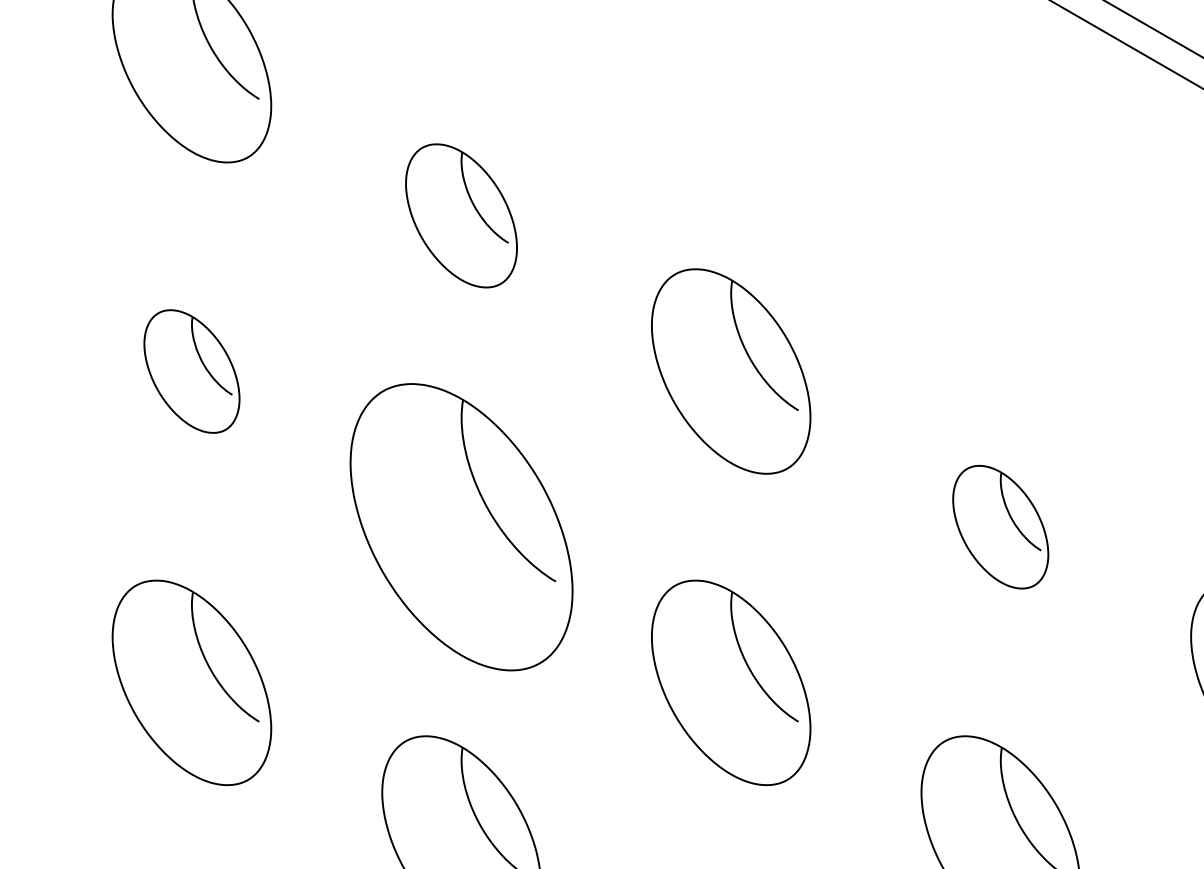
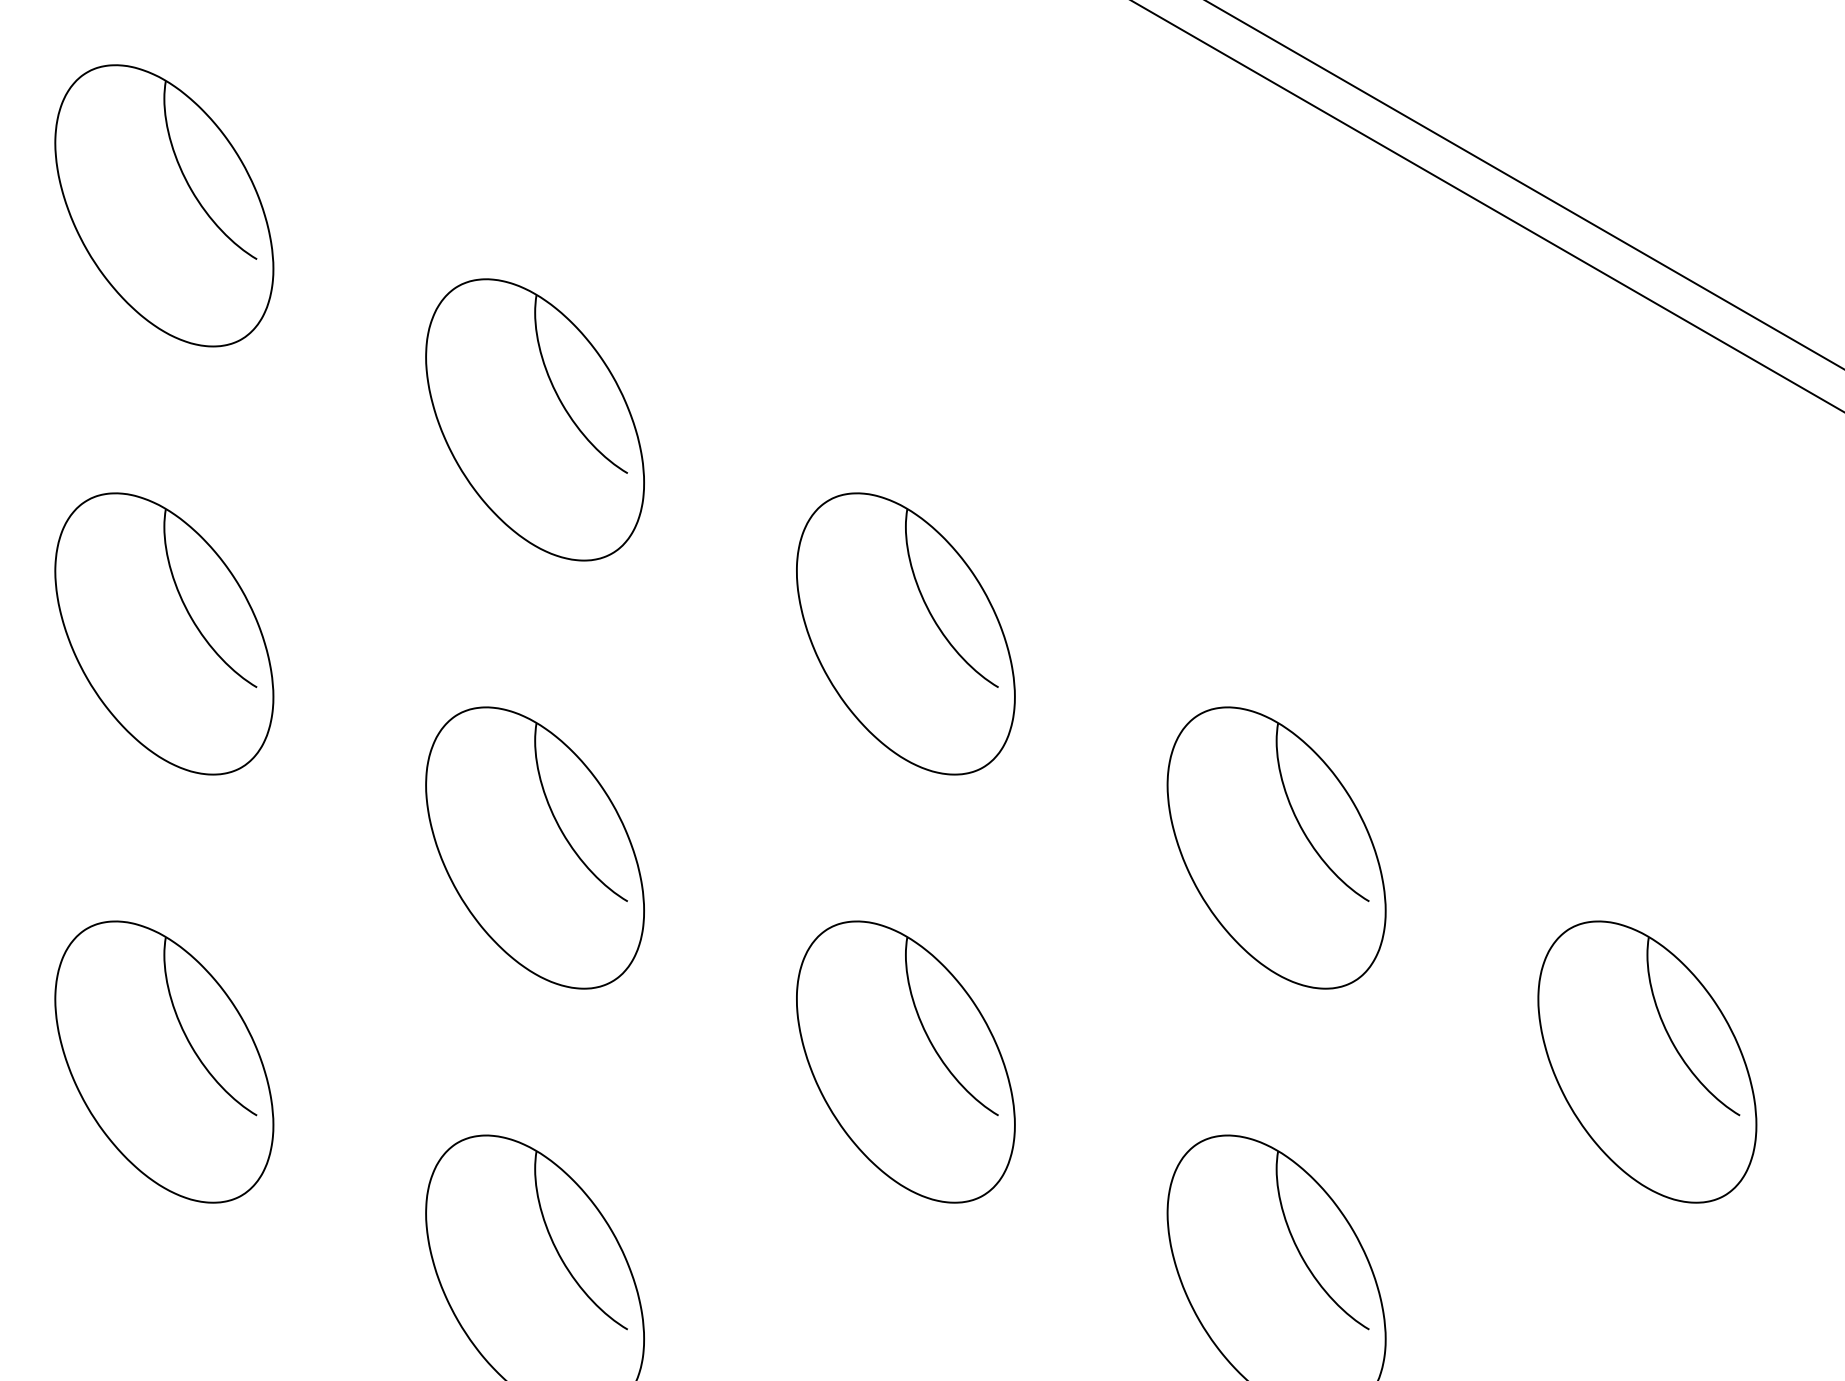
part: (461, 215) -> (534, 419), size x1.43
part: (192, 371) -> (164, 633), size x1.67
part: (461, 526) -> (534, 847), size x0.71
part: (1000, 526) -> (1276, 847), size x1.67

